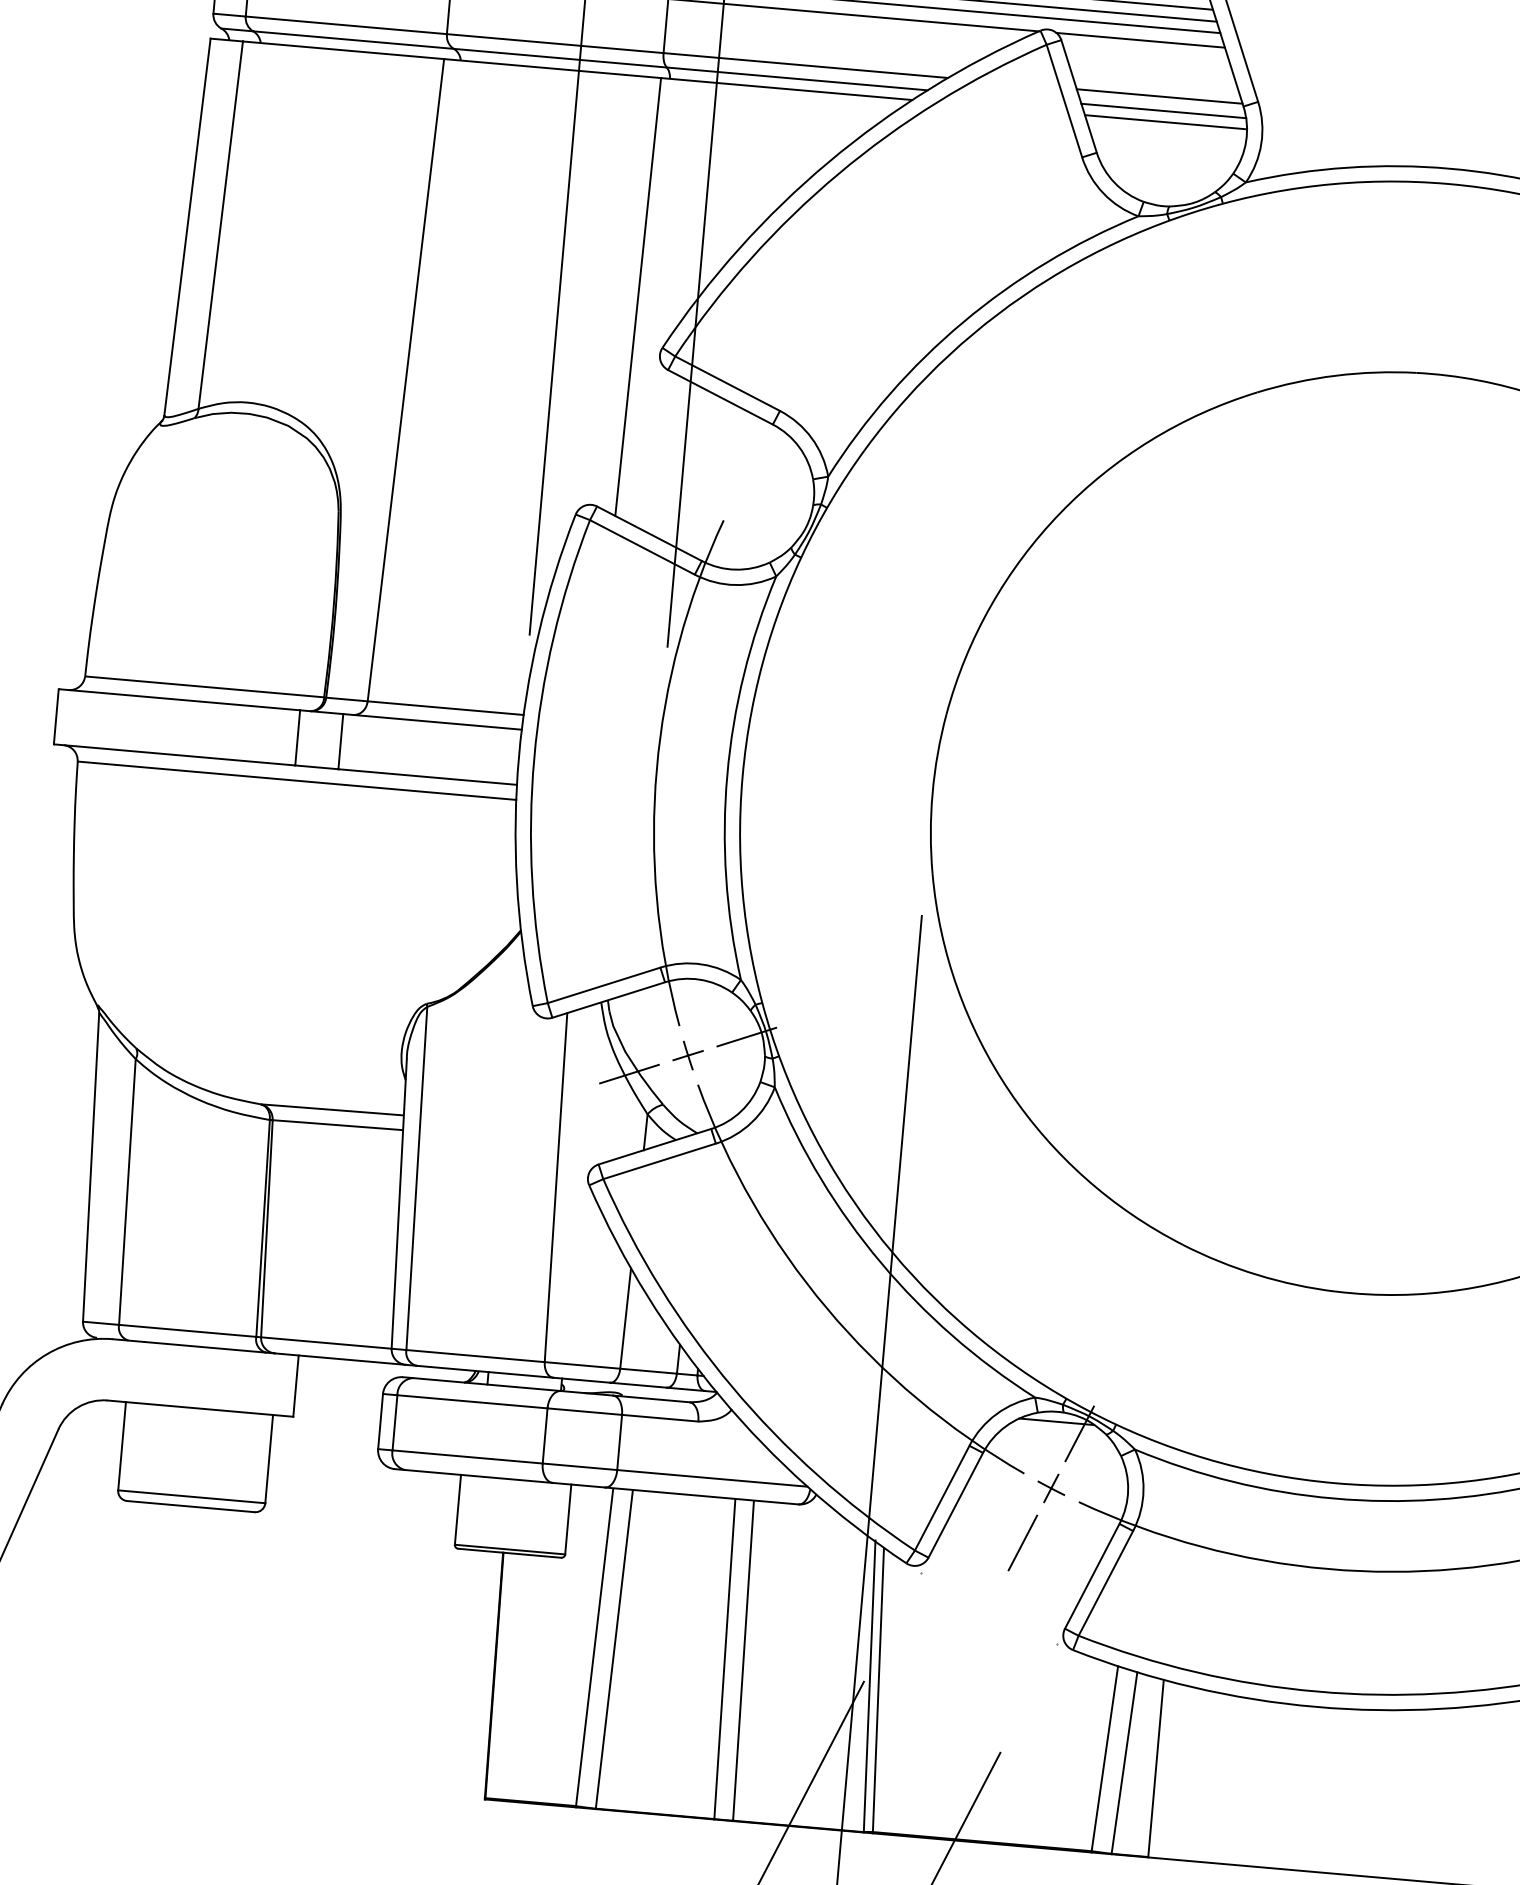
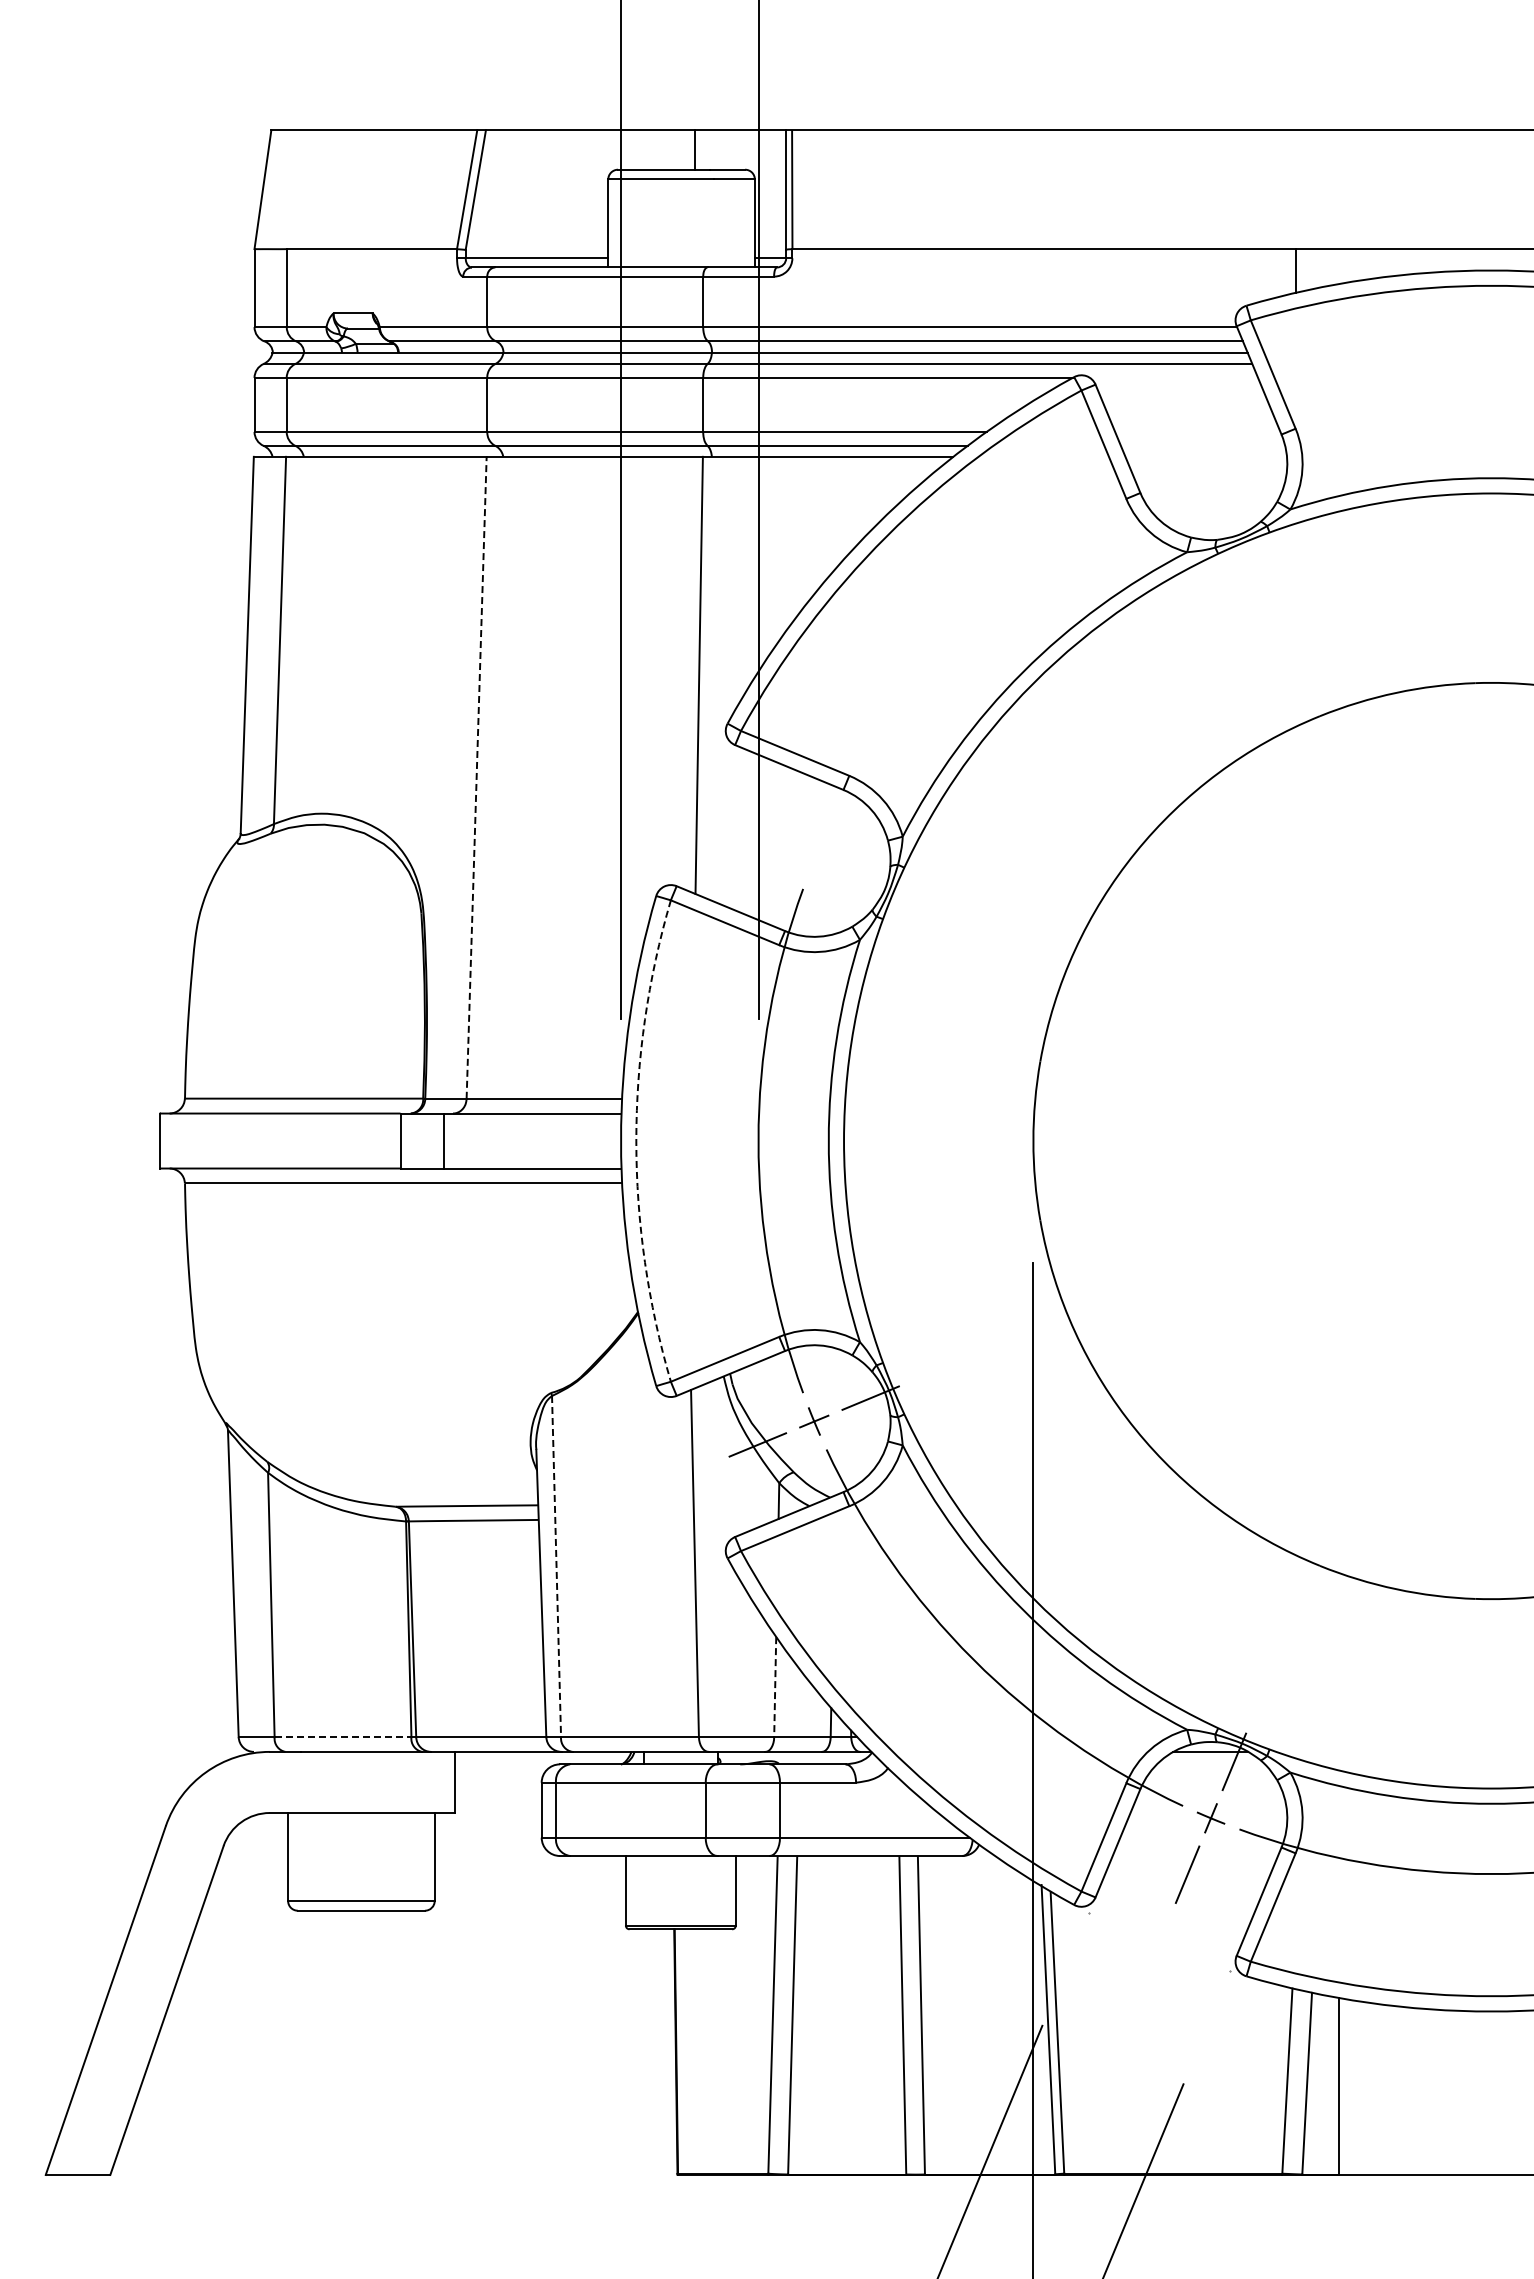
line: (1141, 39) -> (1174, 377), removed
line: (1159, 96) -> (1197, 431), removed
line: (1163, 110) -> (1202, 445), removed
line: (1166, 121) -> (1206, 456), removed
line: (405, 379) -> (476, 777), solid -> dashed
arc: (534, 759) -> (636, 1141), solid -> dashed
line: (416, 1178) -> (556, 1566), solid -> dashed
line: (625, 1319) -> (775, 1687), solid -> dashed
line: (188, 1331) -> (343, 1737), solid -> dashed

